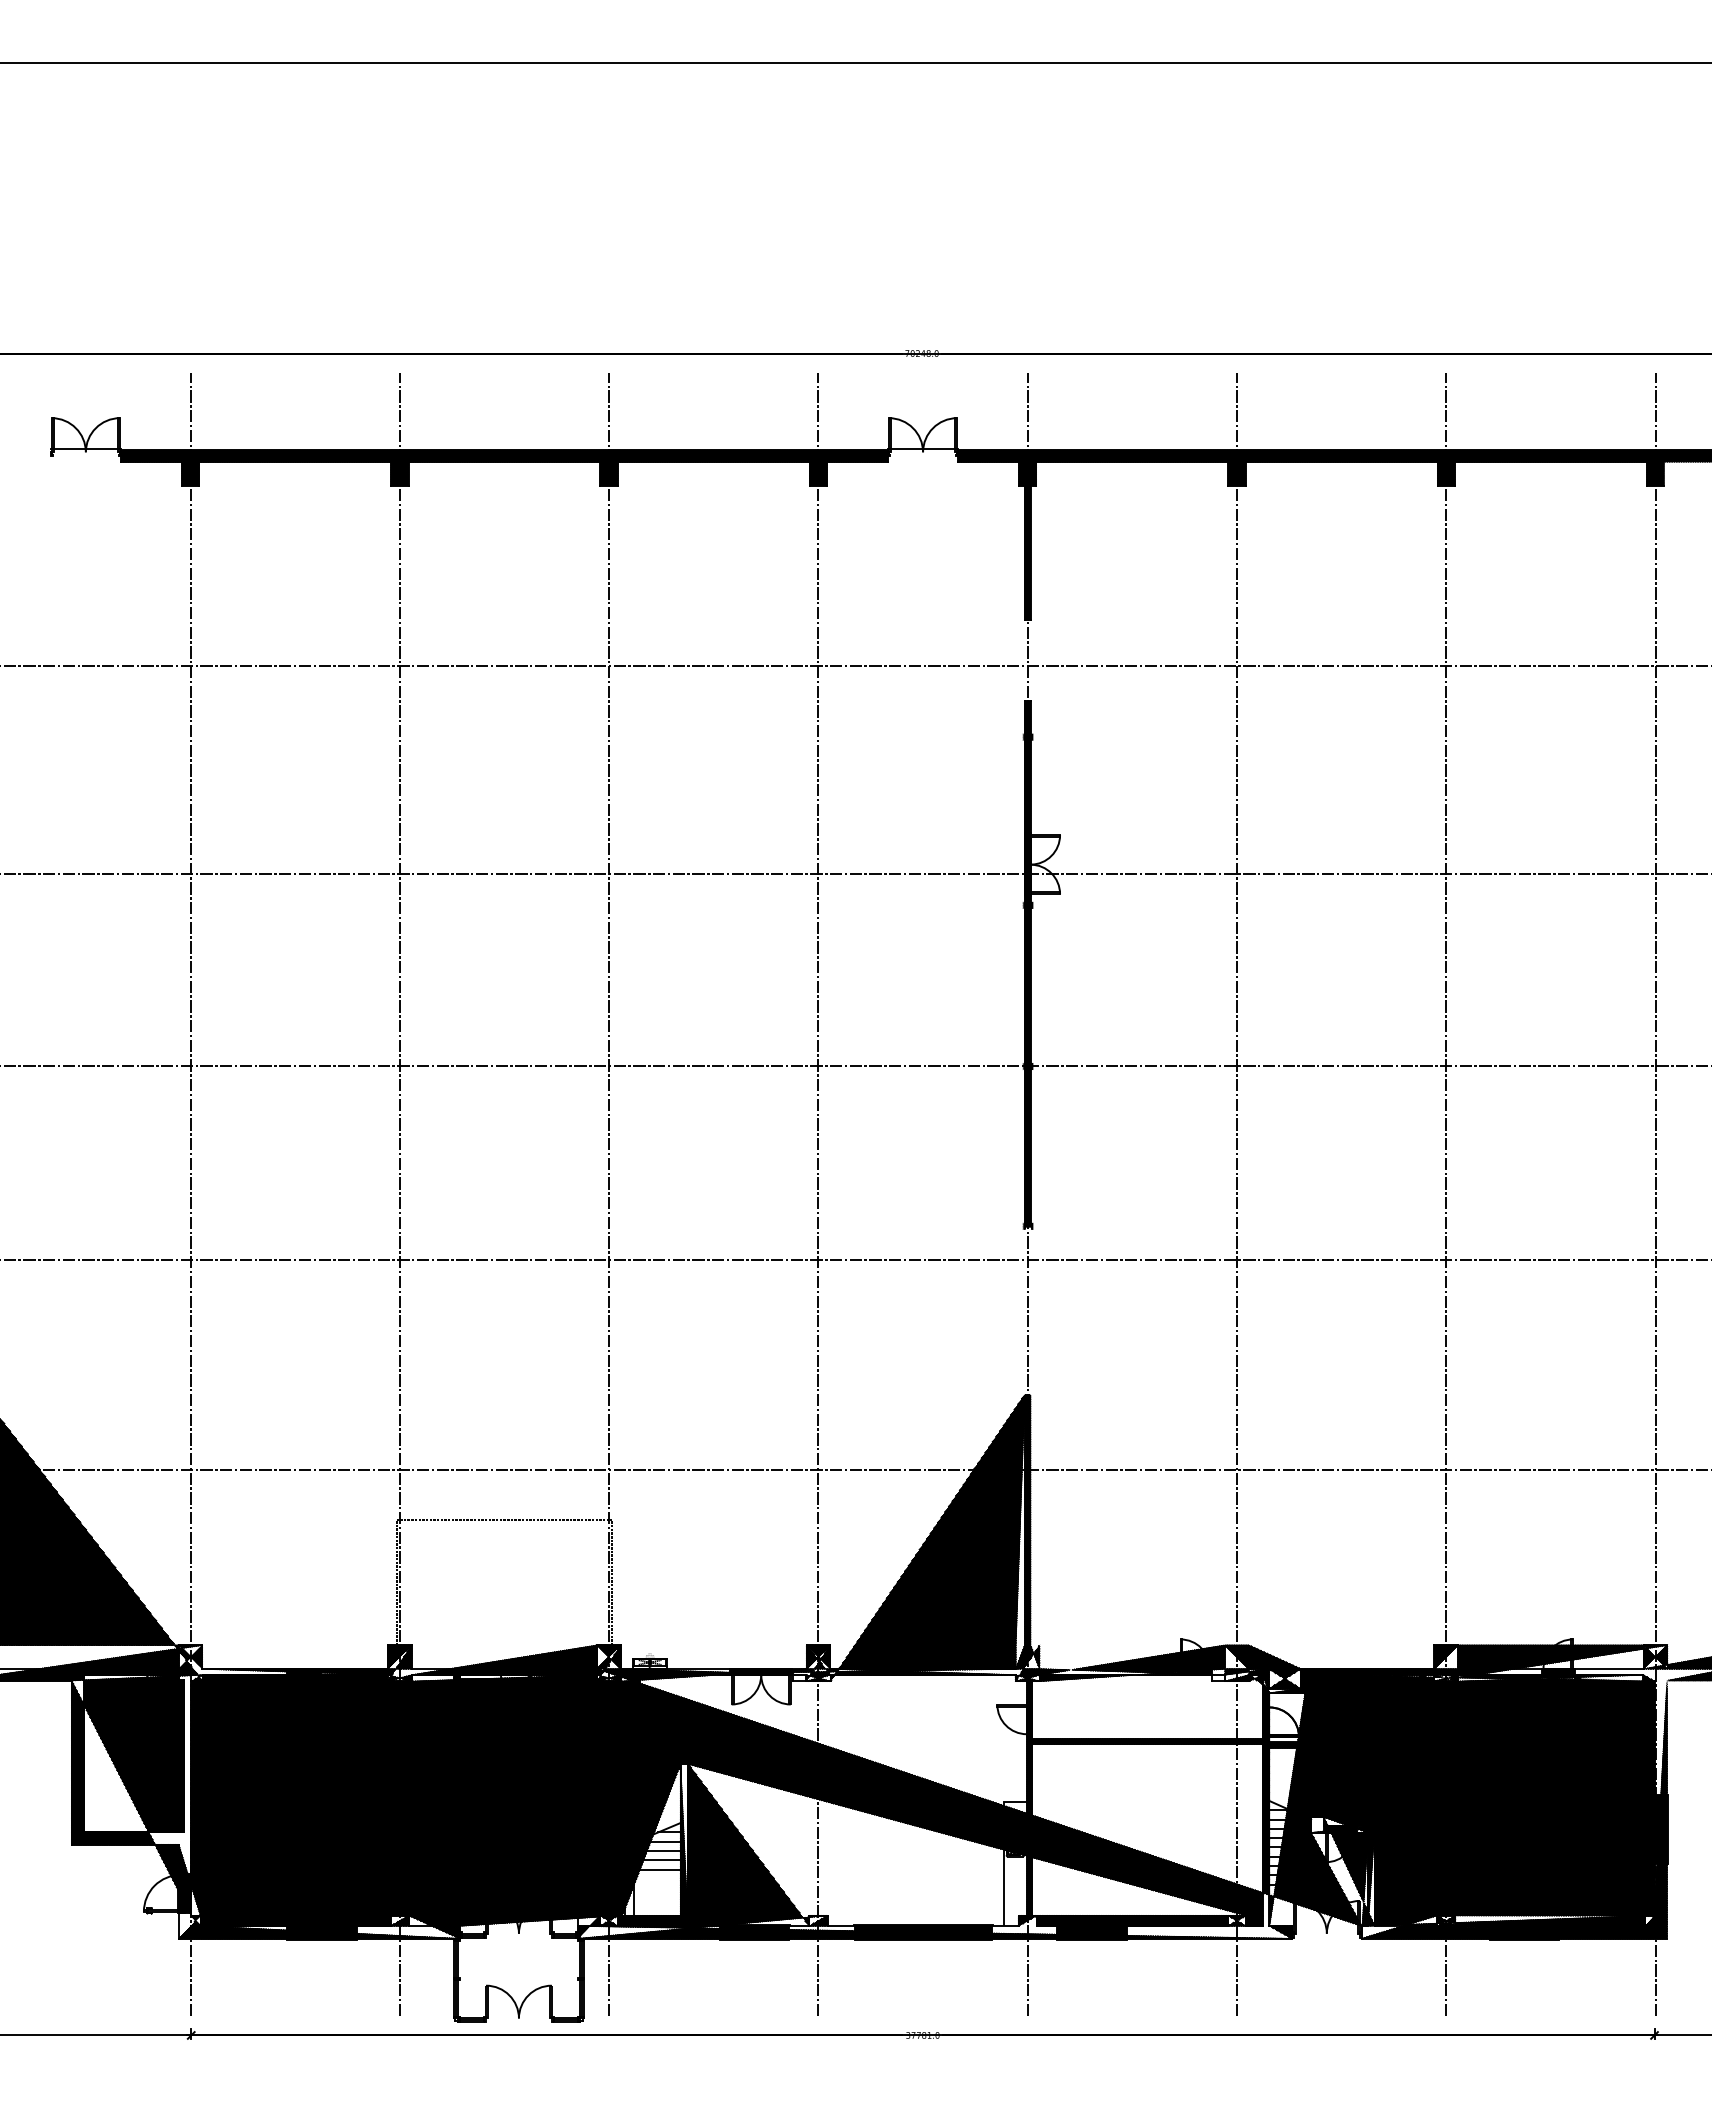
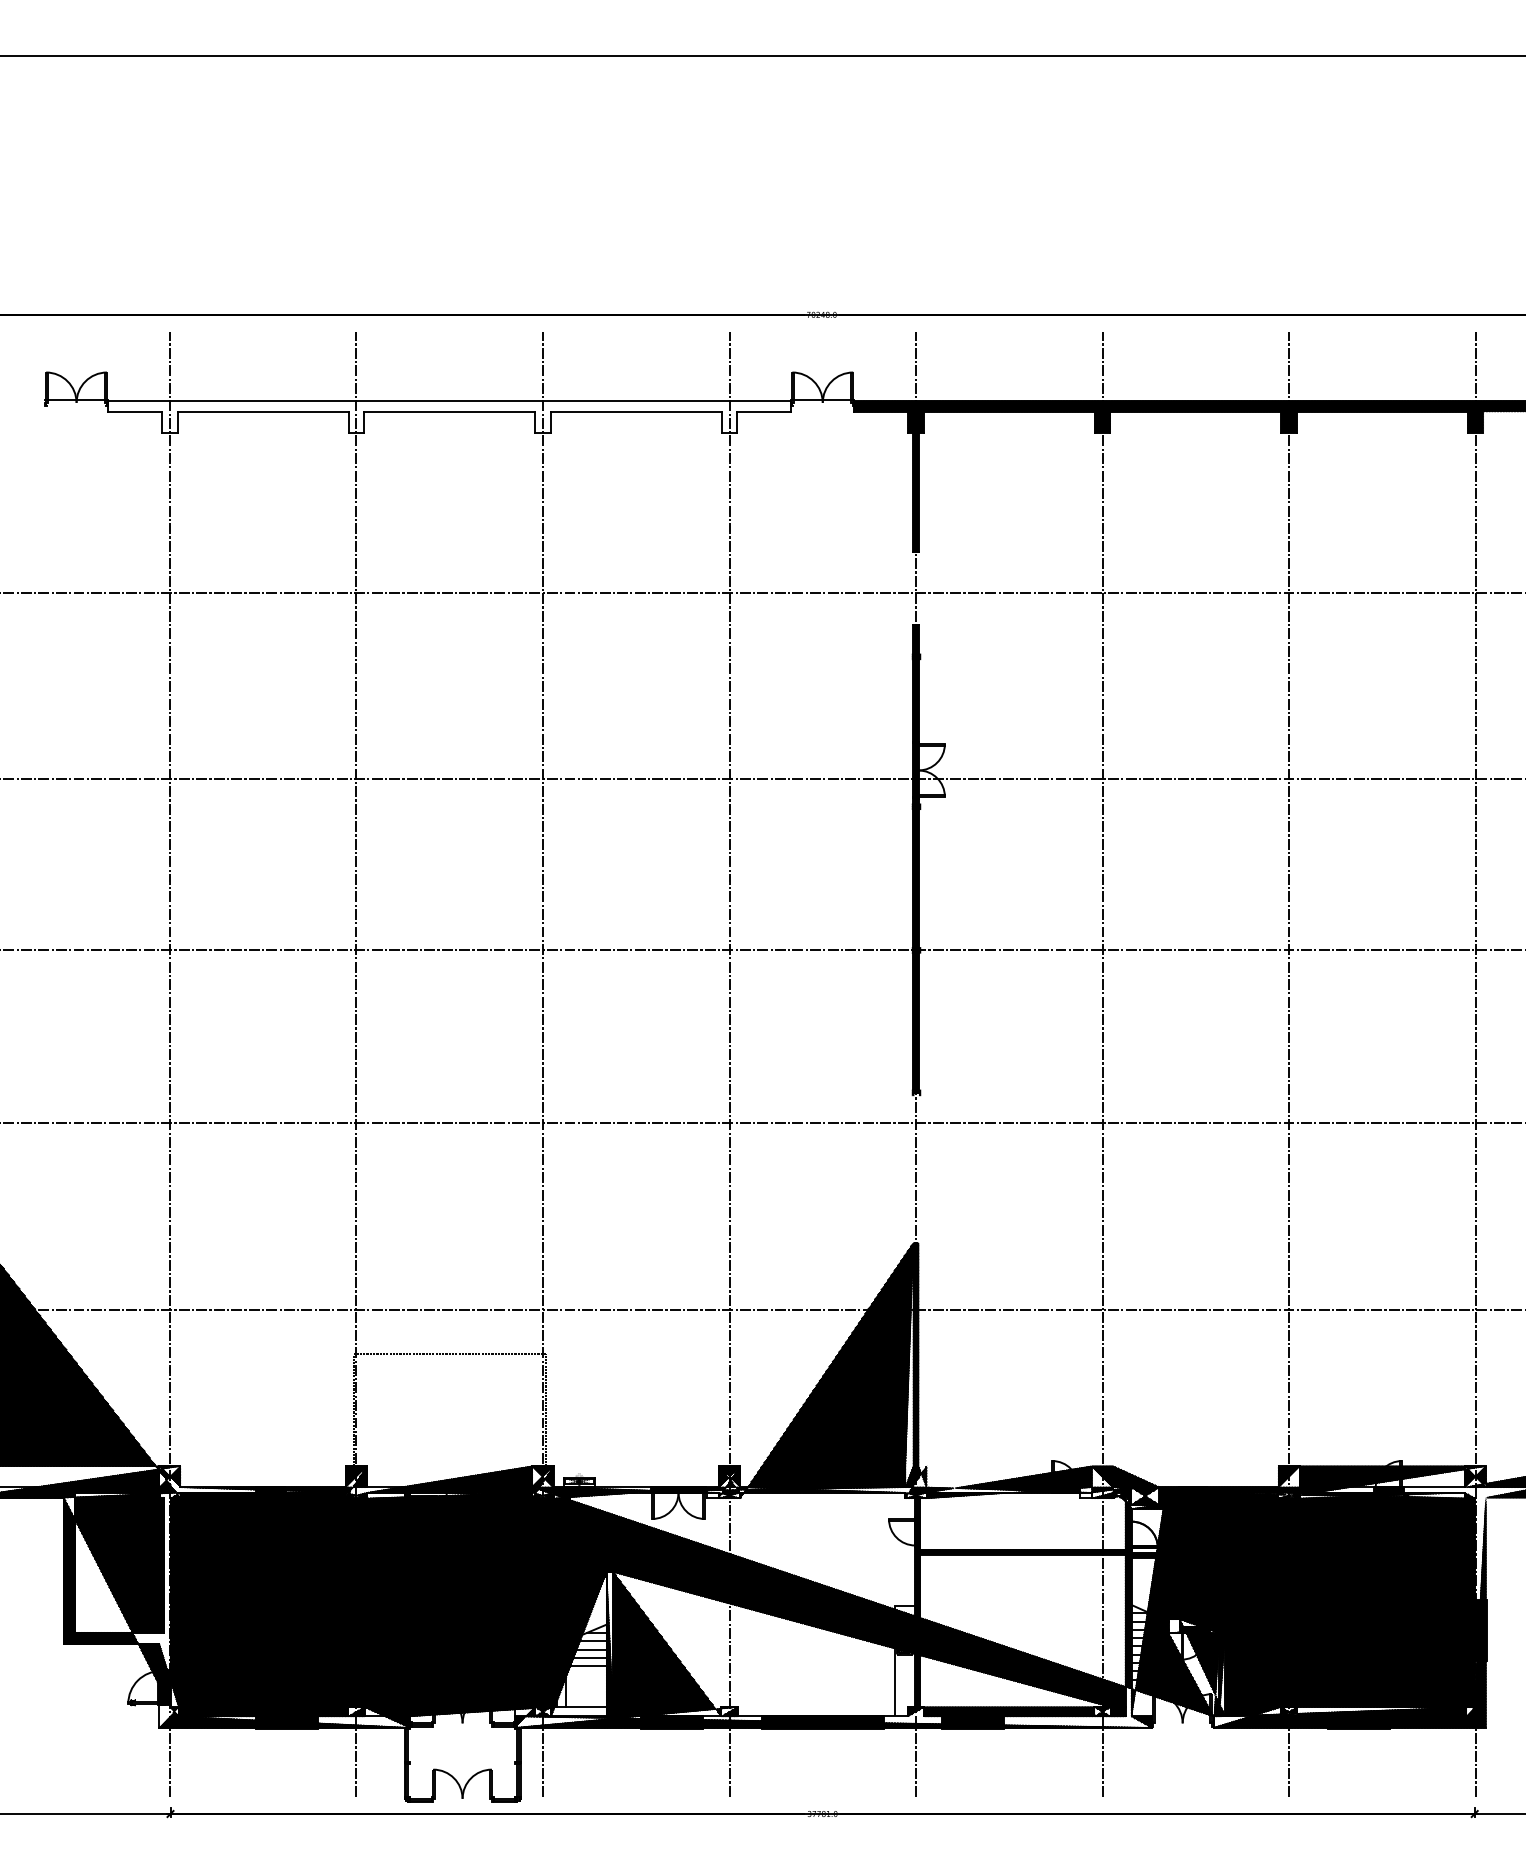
hatch: (504, 467) -> (449, 416), removed
hatch: (649, 1920) -> (578, 1711), removed

